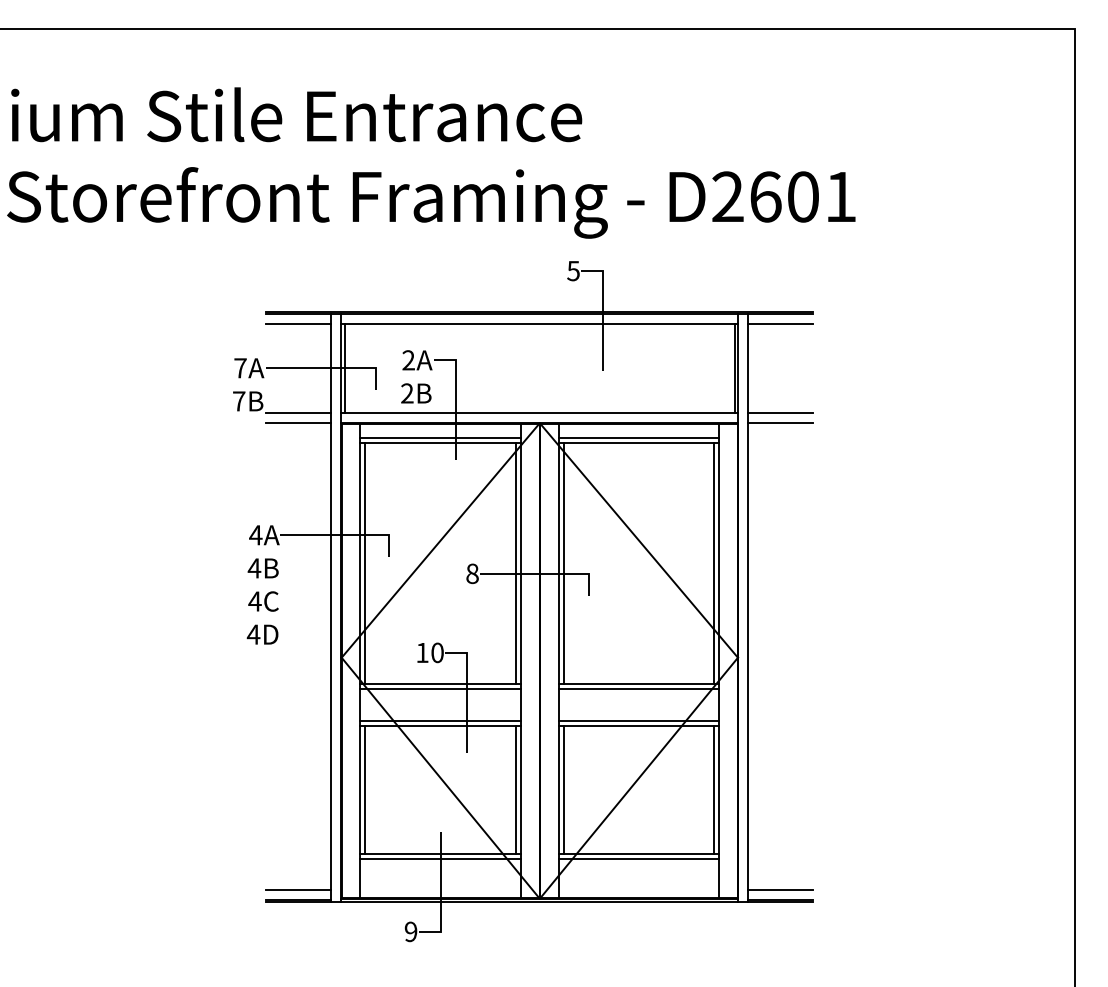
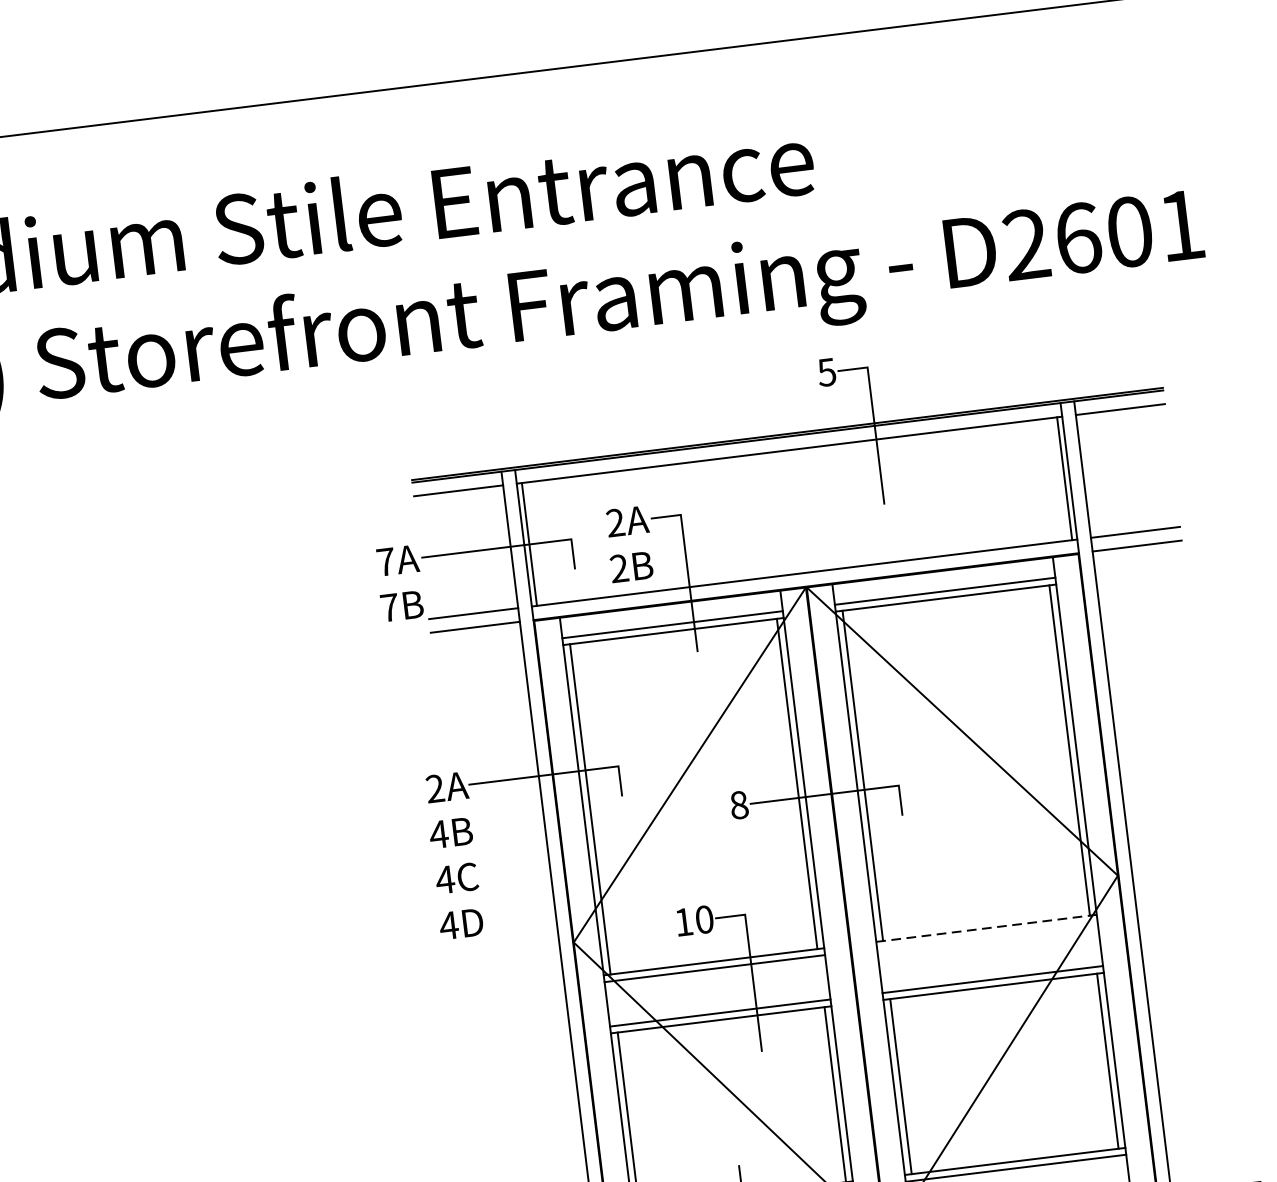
text: (255, 535) -> (434, 789), 4A -> 2A
line: (639, 683) -> (987, 927), solid -> dashed
line: (638, 688) -> (986, 934), removed

